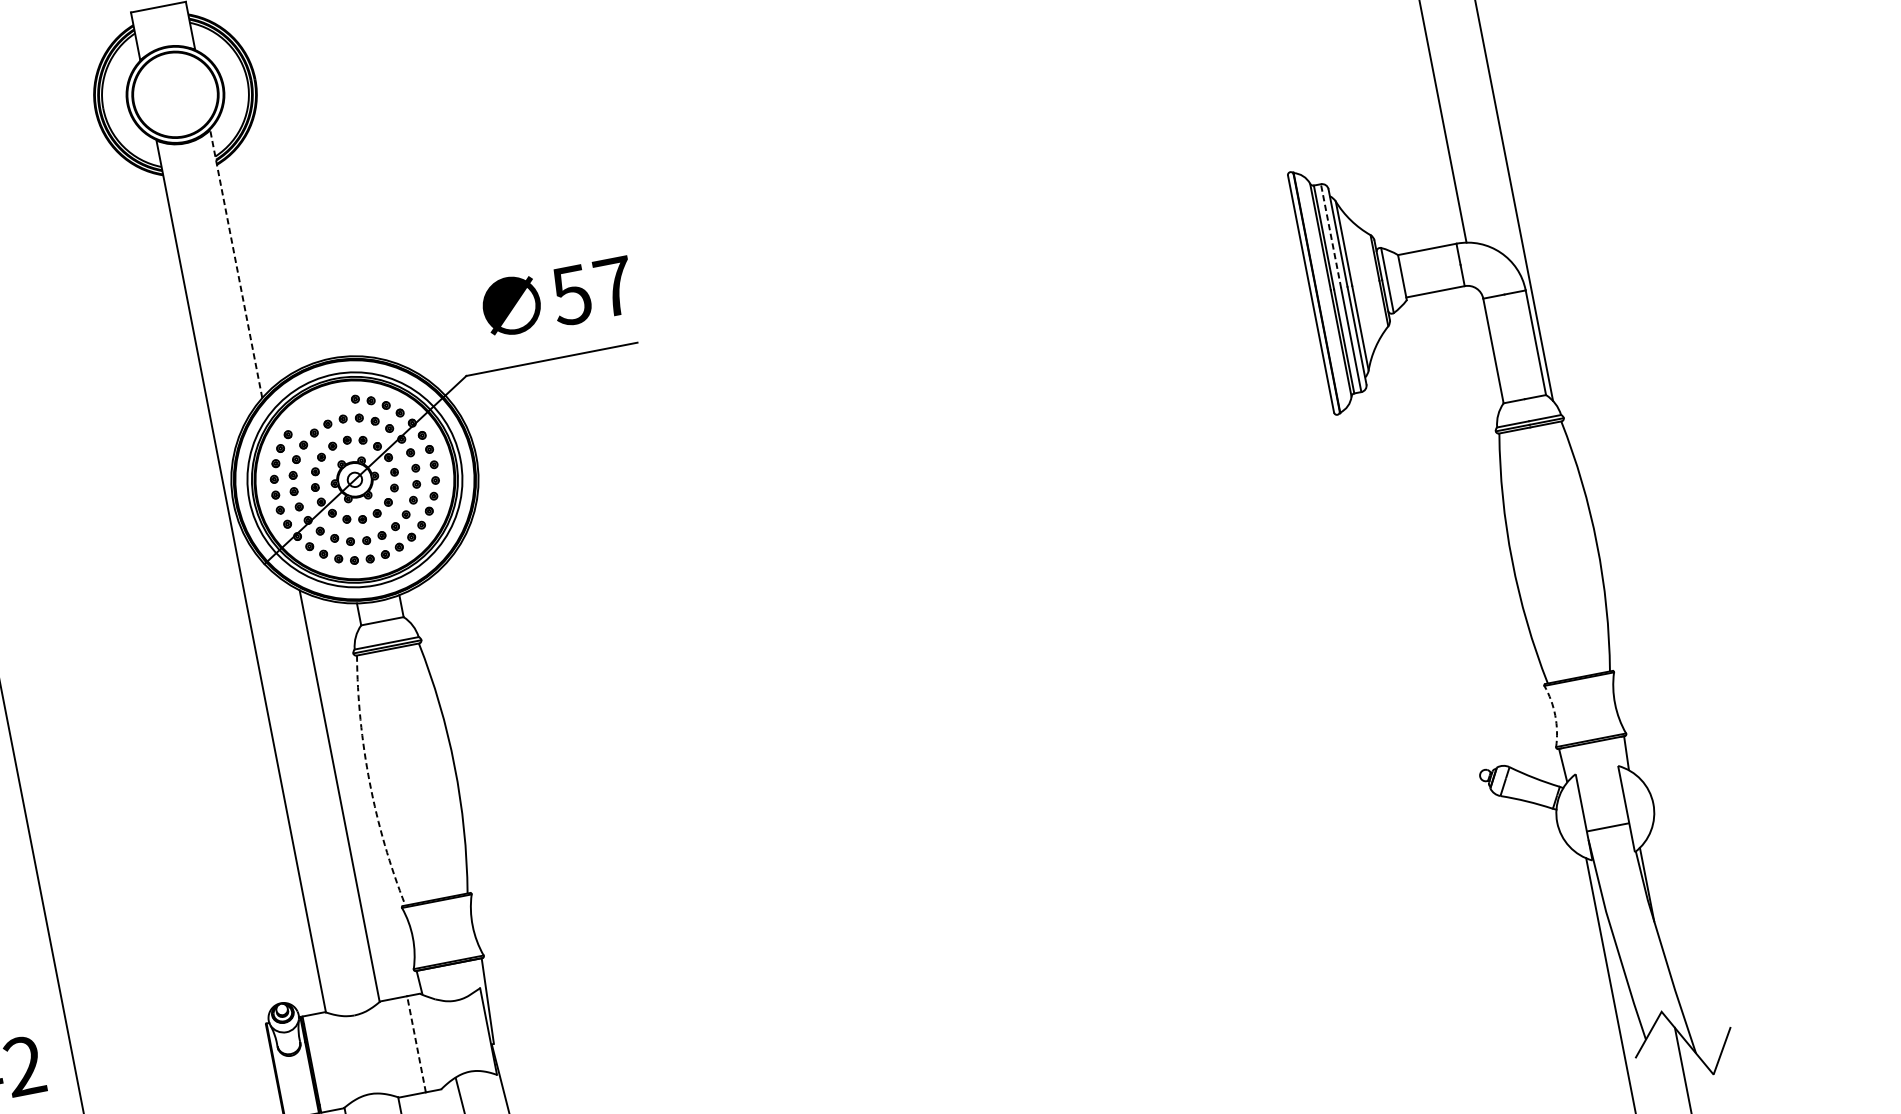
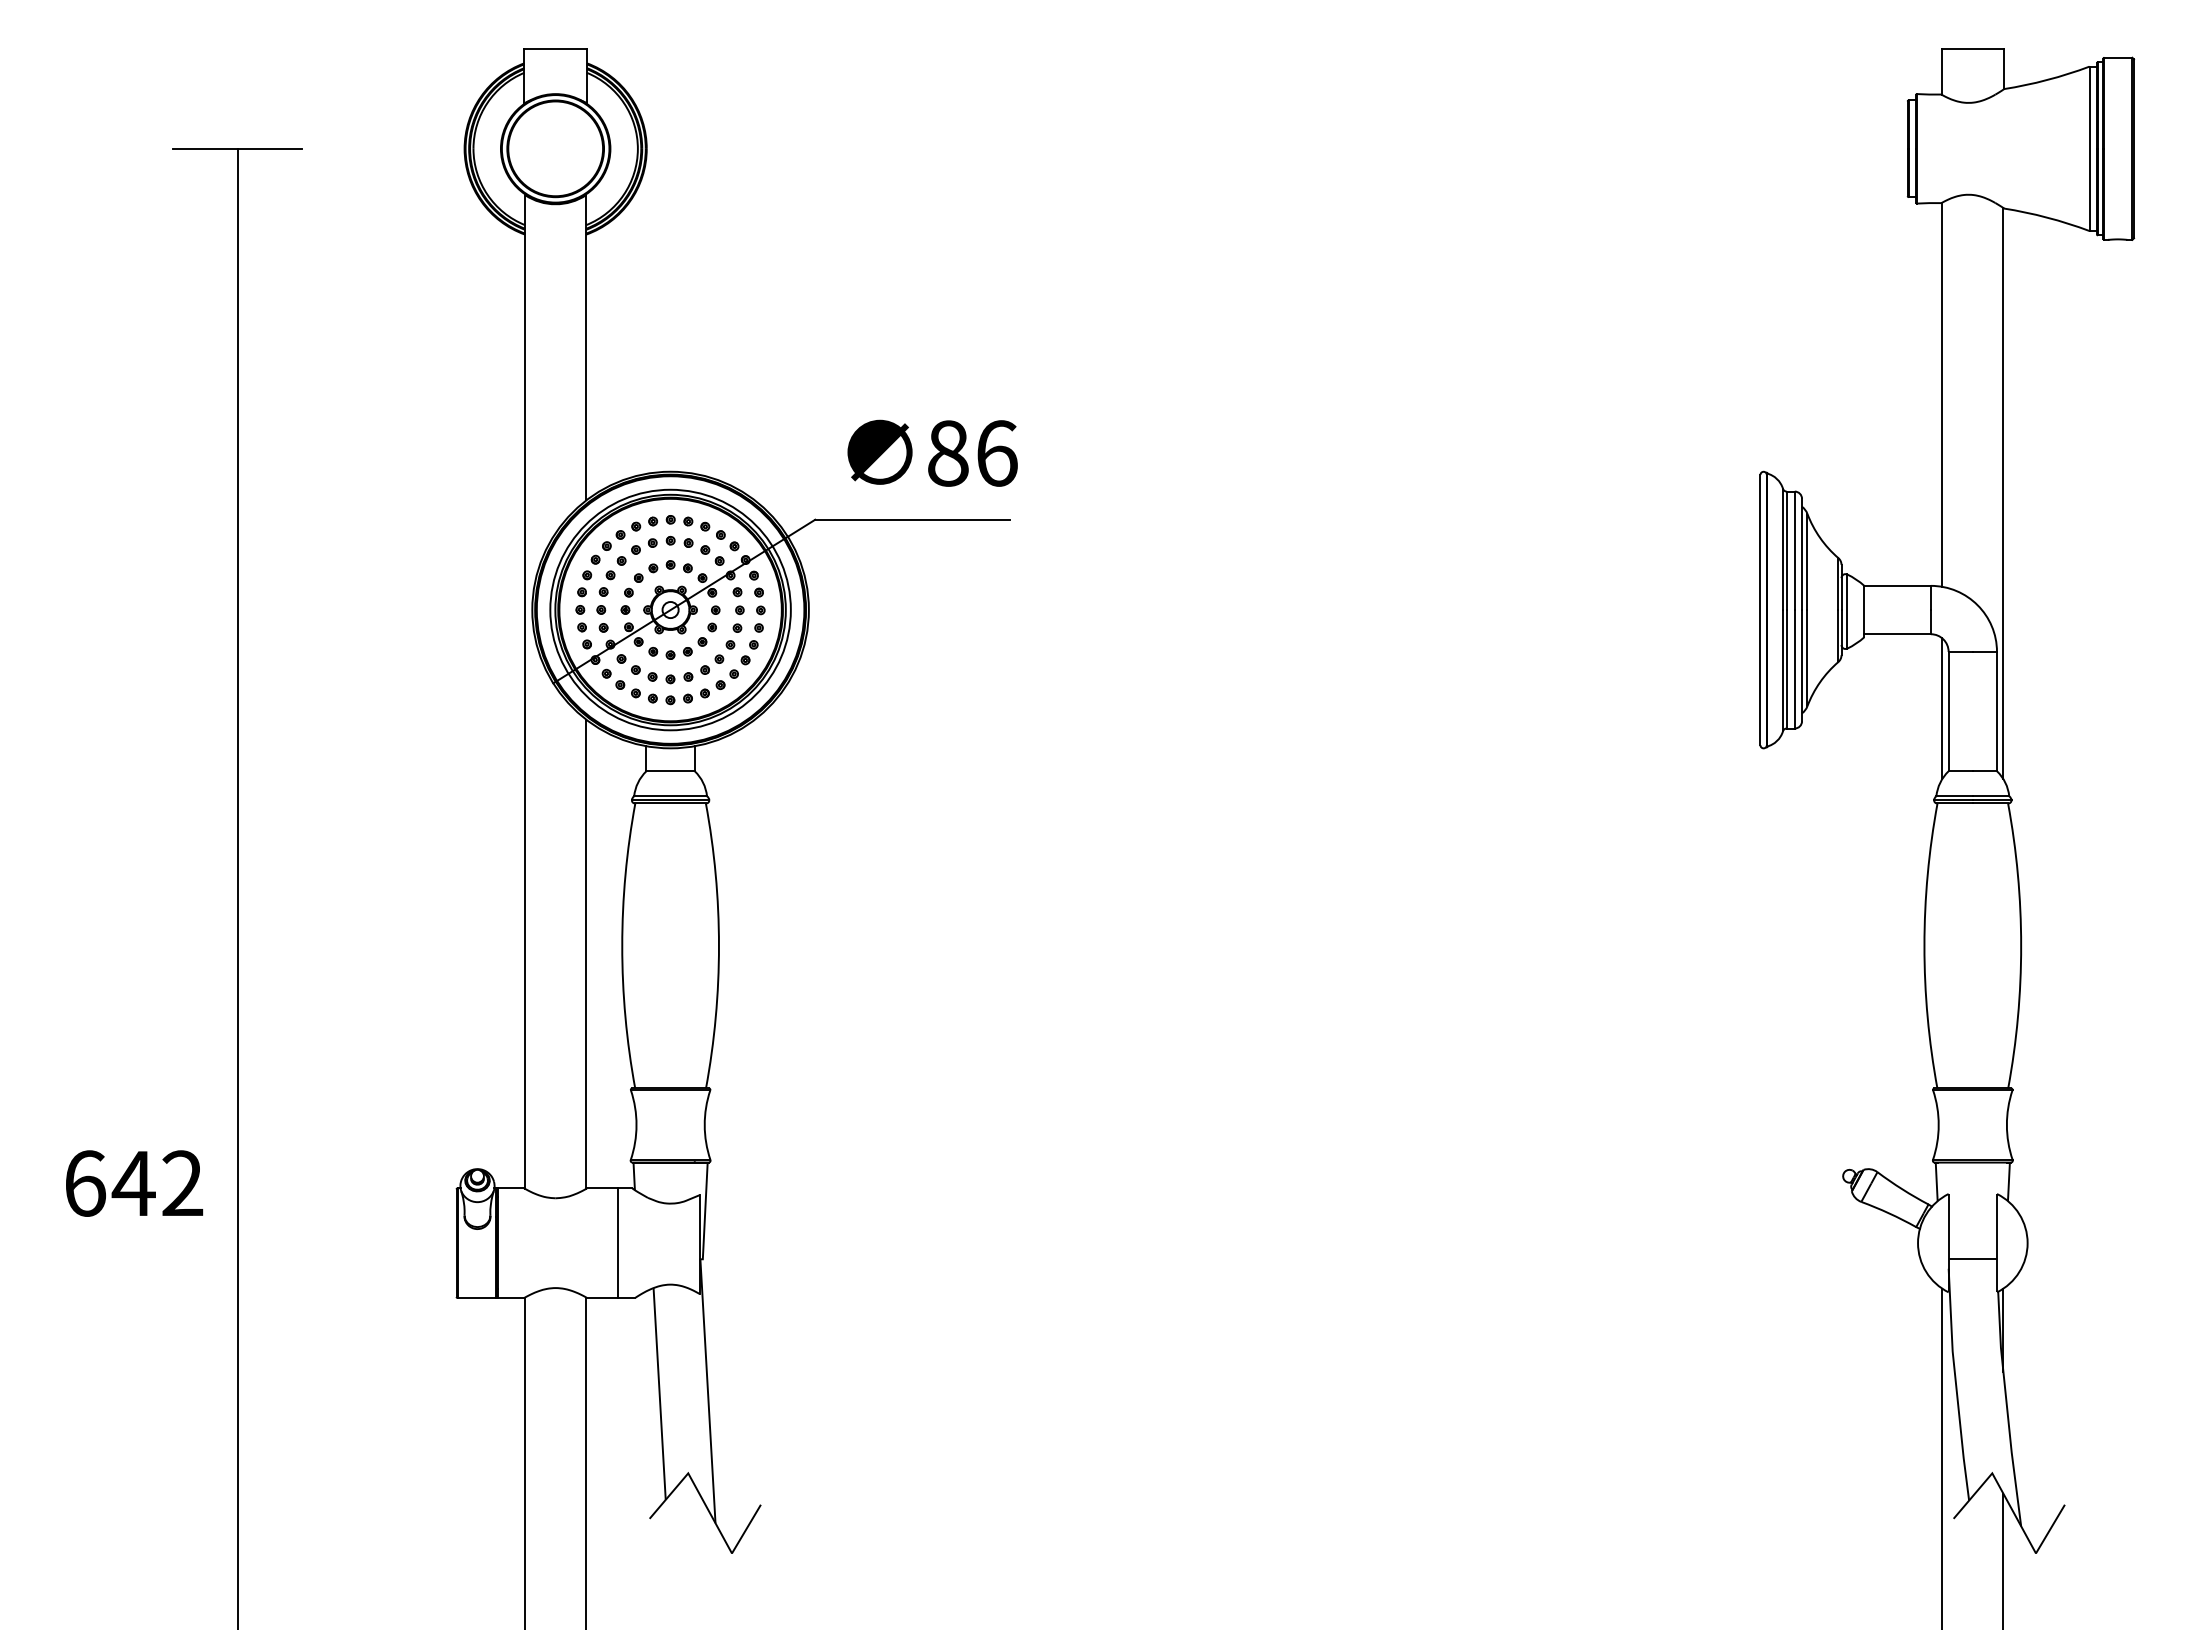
line: (1330, 235) -> (1794, 550), dashed -> solid
line: (236, 263) -> (586, 347), dashed -> solid
text: (592, 291) -> (971, 453), 57 -> 86
line: (1487, 349) -> (1942, 708), added
part: (318, 411) -> (645, 527), added
arc: (1555, 715) -> (1938, 1125), dashed -> solid
arc: (369, 782) -> (622, 945), dashed -> solid
line: (416, 1044) -> (617, 1243), dashed -> solid

